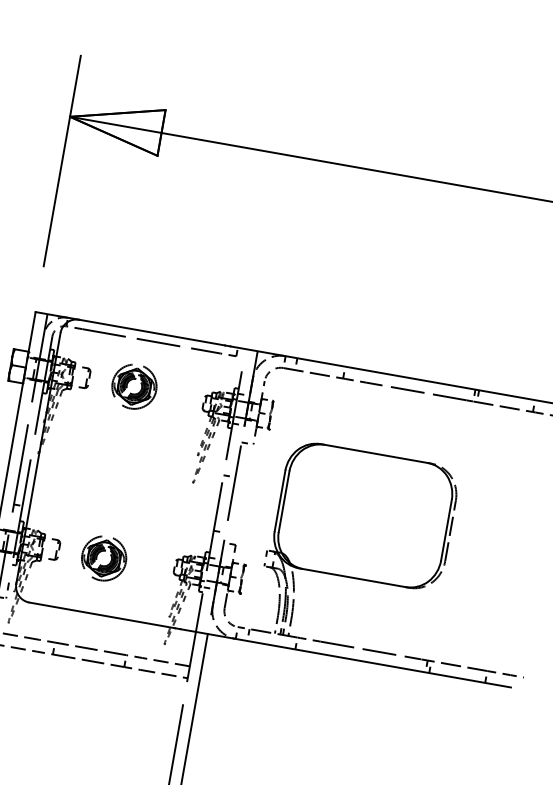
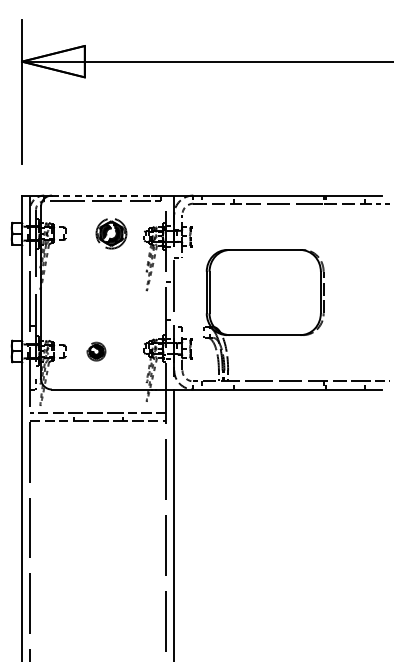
line: (151, 332) -> (101, 195), solid -> dashed
part: (134, 386) -> (111, 233), moved
part: (104, 558) -> (96, 351), size x0.6

